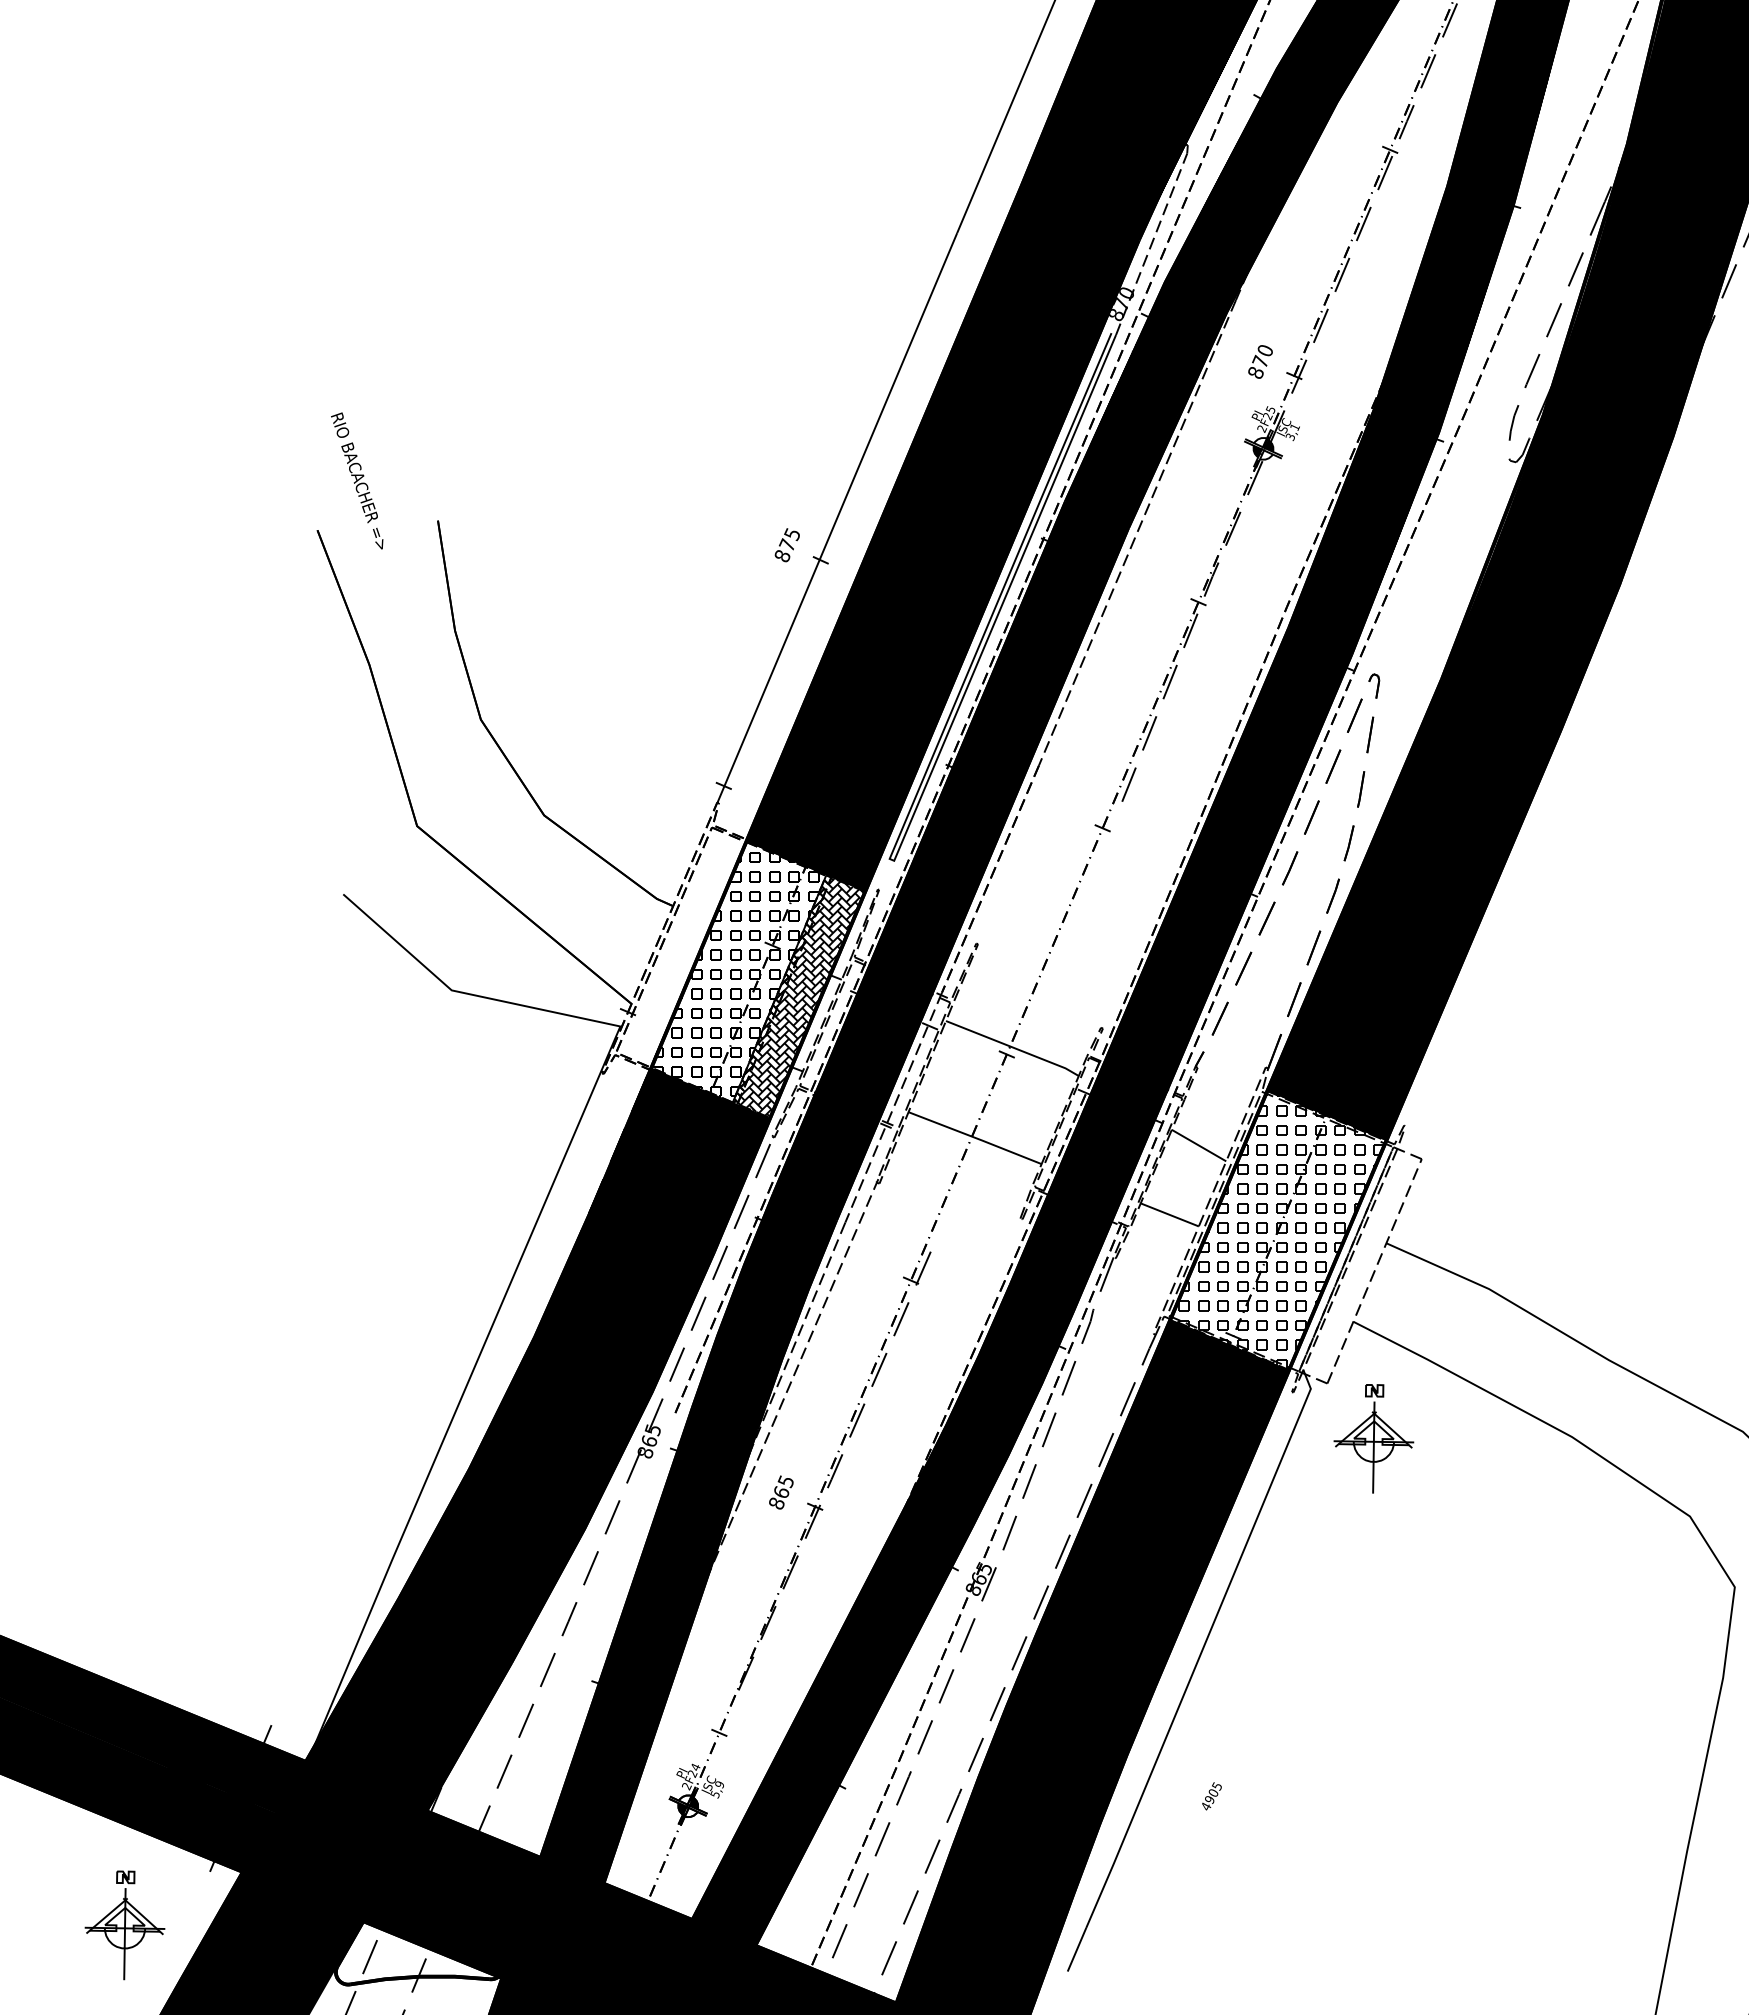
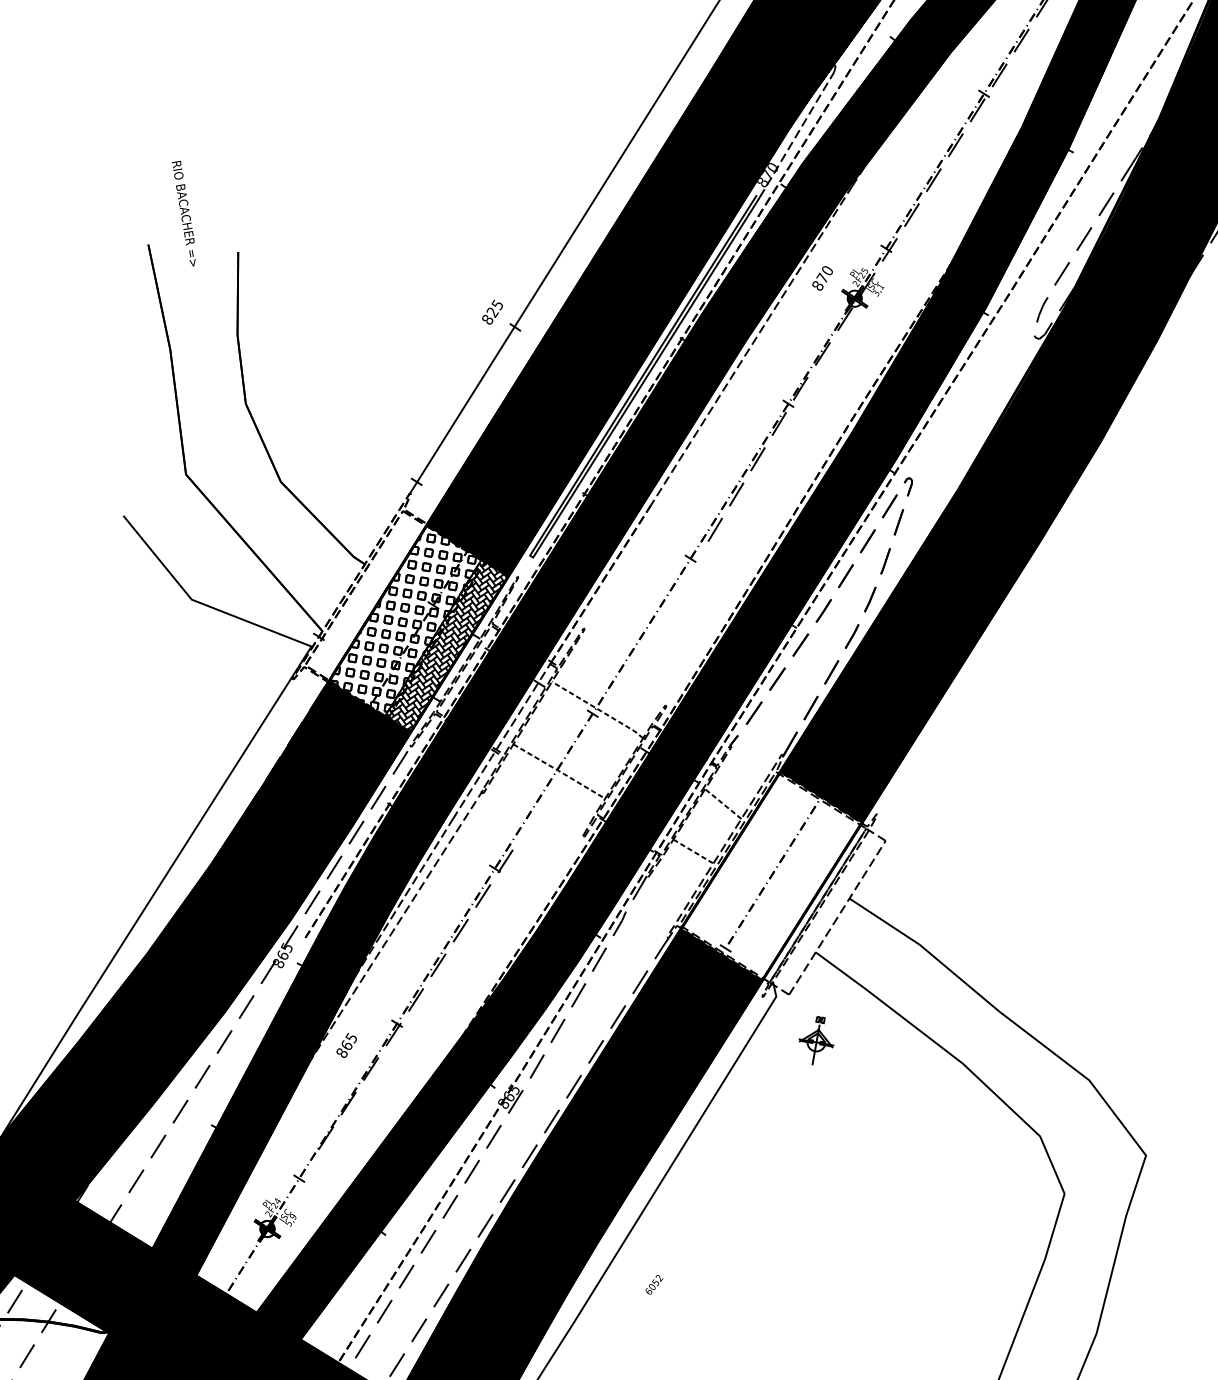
text: (1260, 361) -> (822, 278), moved
text: (786, 545) -> (491, 312), 875 -> 825
line: (1013, 1047) -> (598, 709), solid -> dashed
line: (975, 1138) -> (559, 771), solid -> dashed
line: (1198, 1145) -> (722, 803), solid -> dashed
line: (1171, 1215) -> (694, 852), solid -> dashed
hatch: (1281, 1229) -> (773, 875), removed
part: (1373, 1438) -> (816, 1040), size x0.6
text: (781, 1492) -> (346, 1045), moved
text: (1211, 1796) -> (653, 1284), 4905 -> 6052

